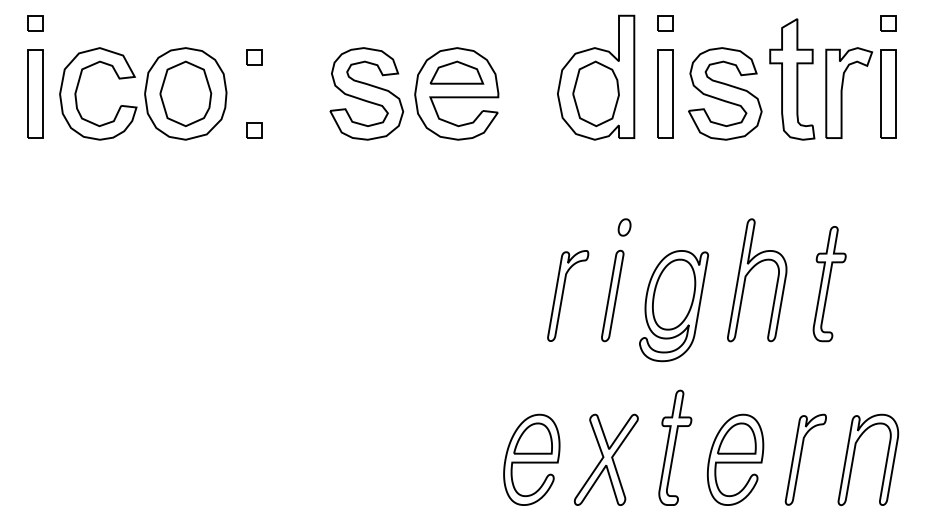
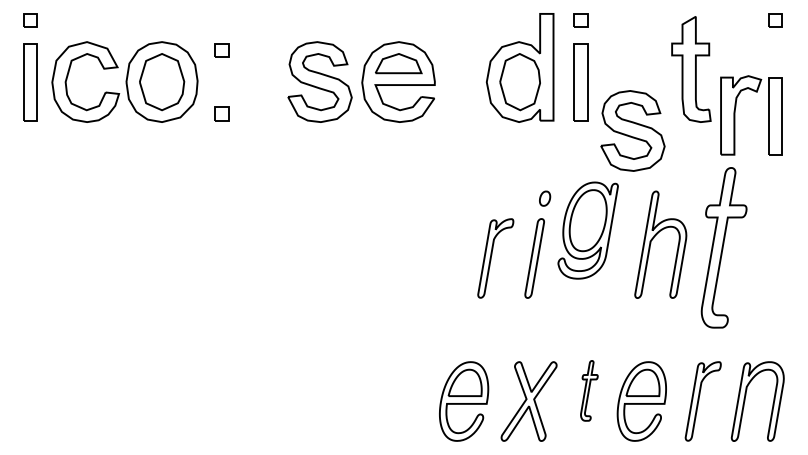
part: (842, 92) -> (735, 114), moved
part: (725, 93) -> (633, 130), moved
part: (829, 284) -> (723, 248), size x1.6
part: (674, 306) -> (588, 230), moved
part: (675, 447) -> (589, 390), size x0.6

